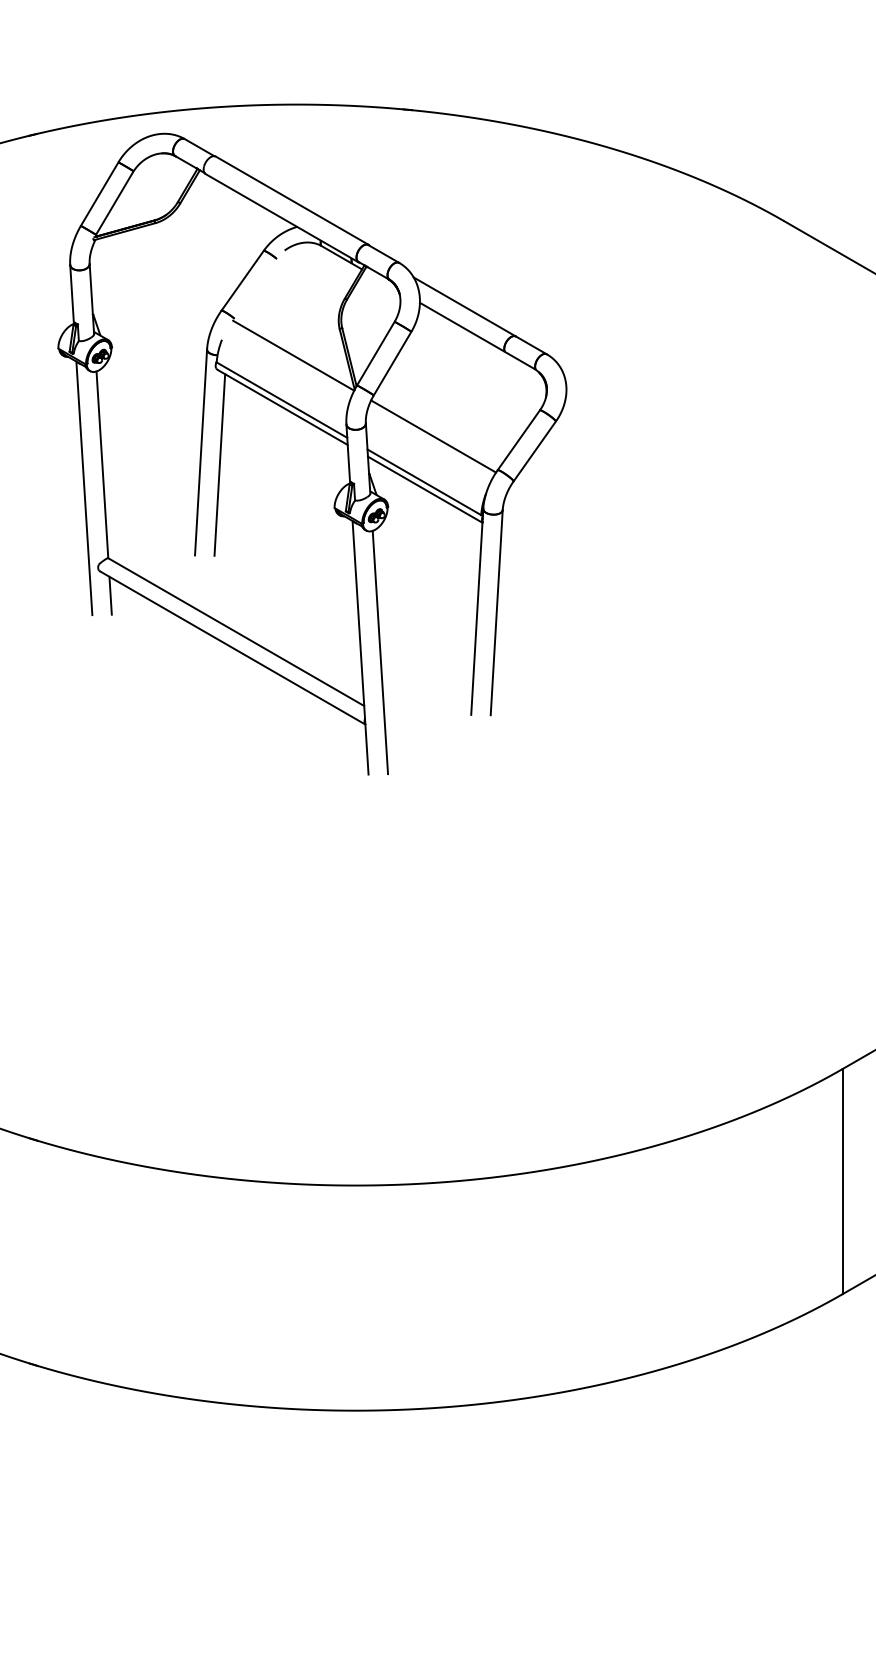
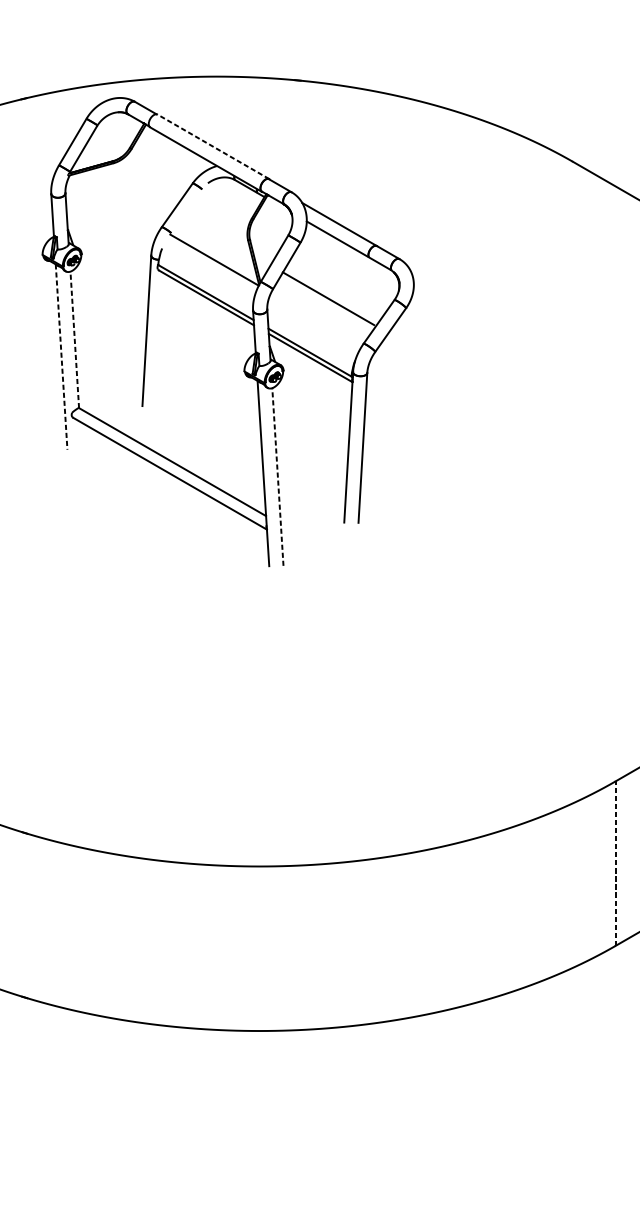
line: (291, 200) -> (212, 146), solid -> dashed
line: (433, 436) -> (328, 298), moved
line: (102, 464) -> (74, 339), solid -> dashed
line: (219, 464) -> (160, 339), removed
line: (84, 488) -> (61, 357), solid -> dashed
line: (110, 595) -> (80, 435), removed
line: (380, 652) -> (277, 476), solid -> dashed
line: (842, 1181) -> (615, 863), solid -> dashed

